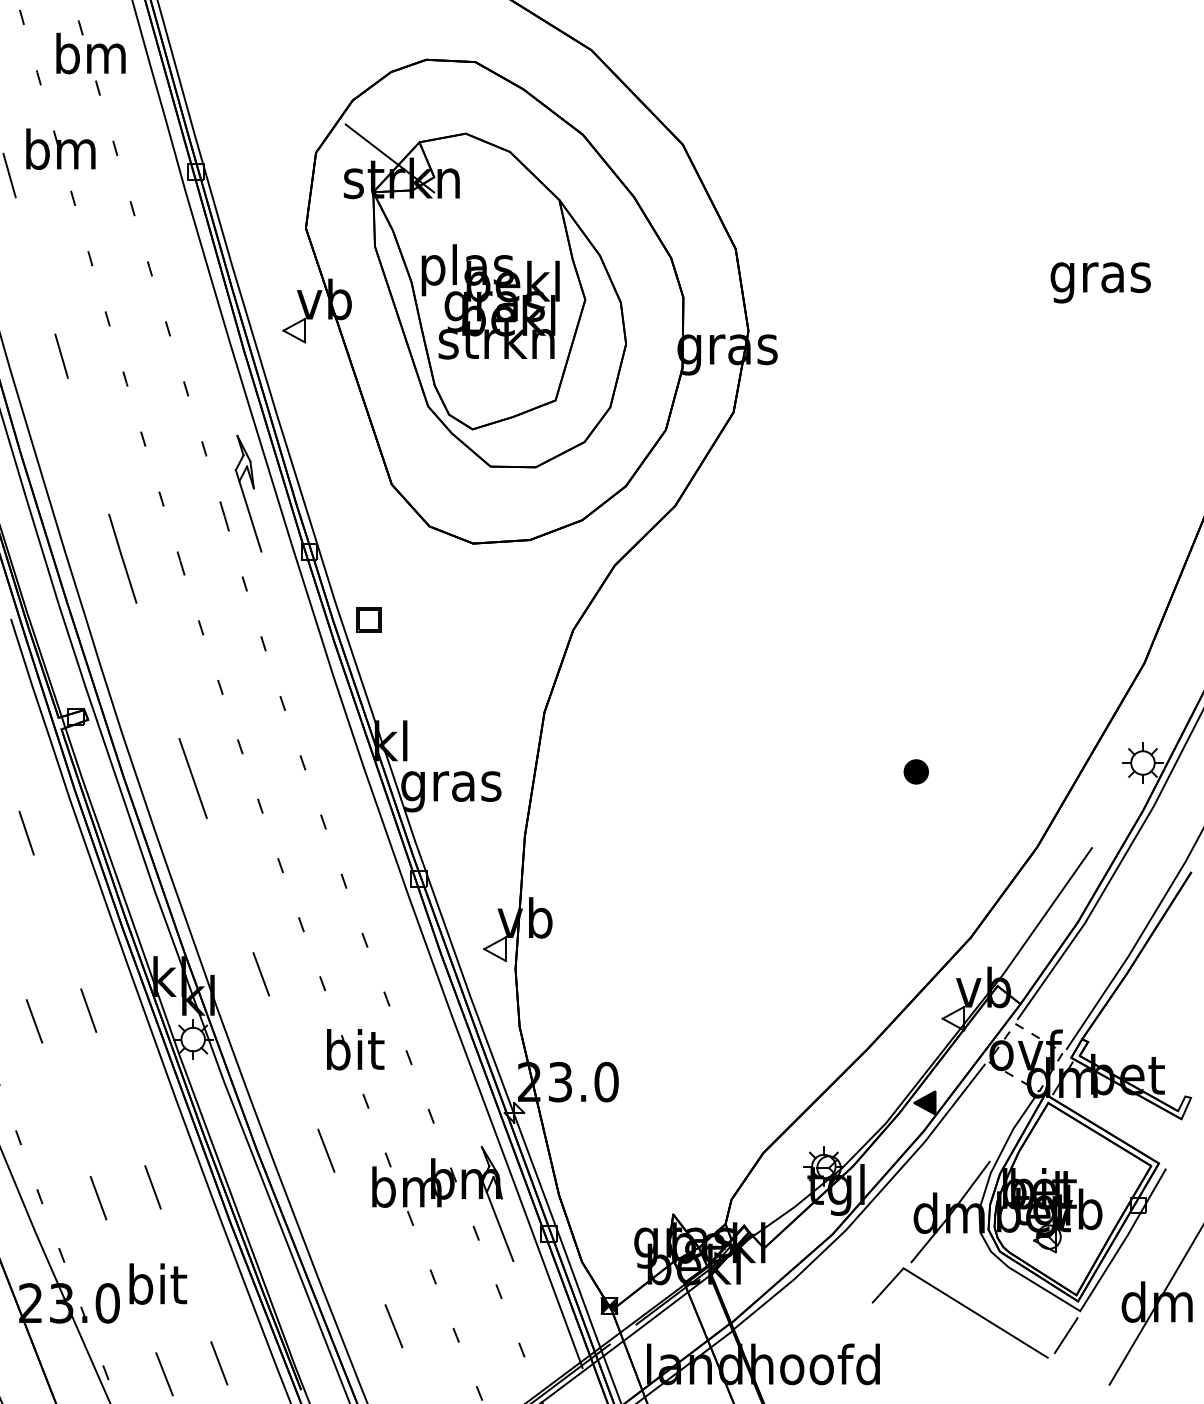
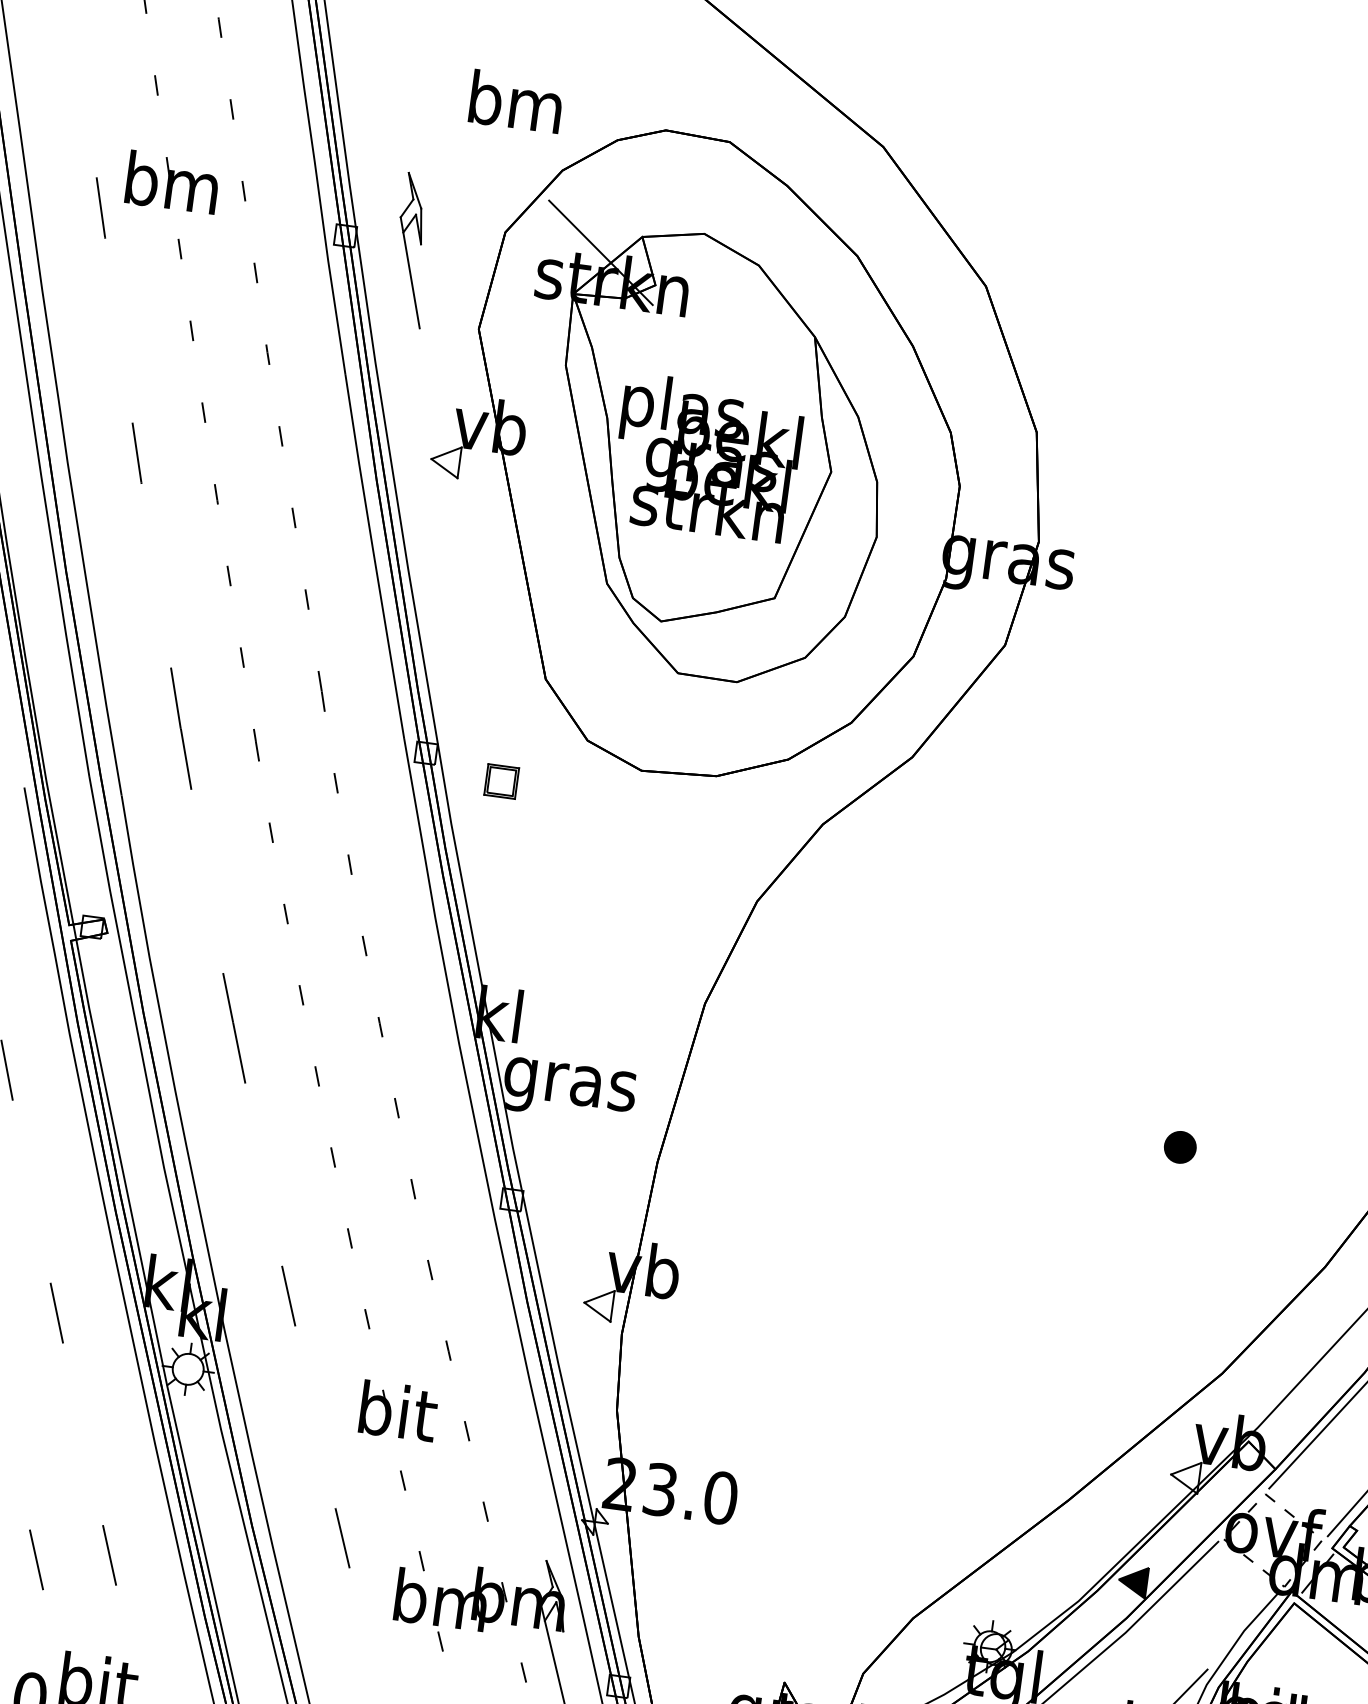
text: (90, 53) -> (515, 101), moved
part: (248, 493) -> (413, 250), moved
part: (368, 619) -> (501, 780), moved

